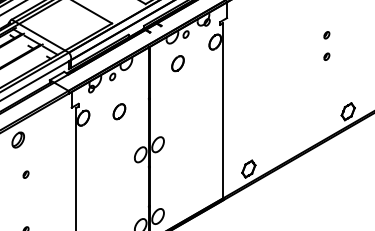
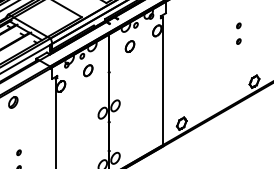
part: (119, 111) -> (88, 70), moved
part: (25, 174) -> (18, 152), moved

